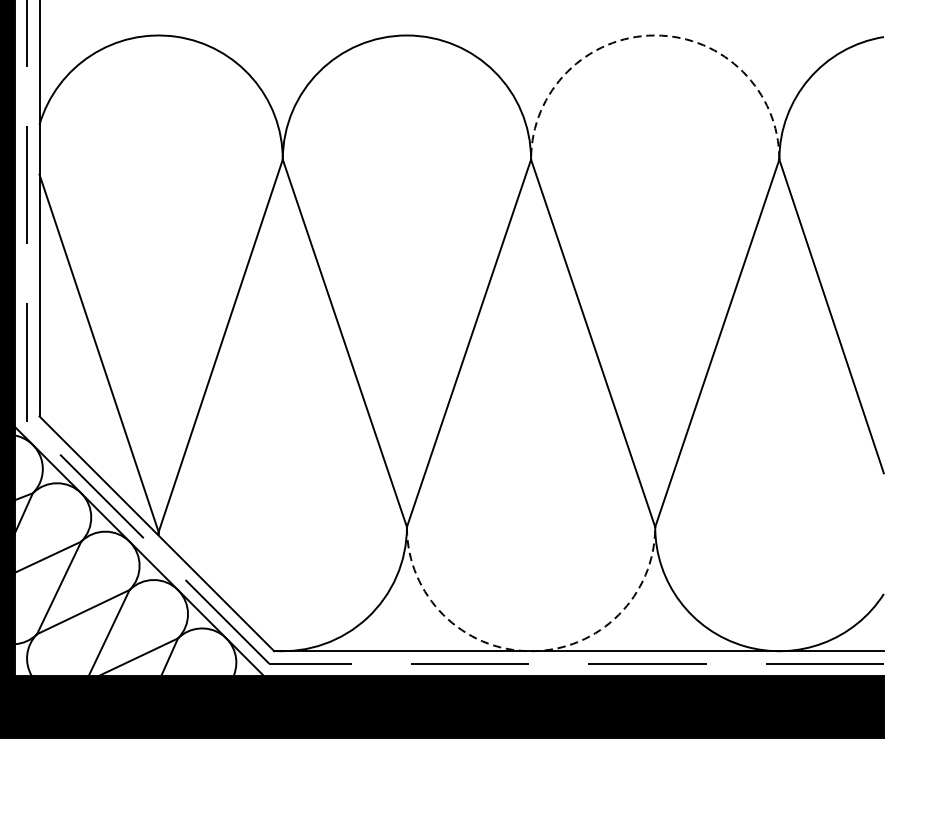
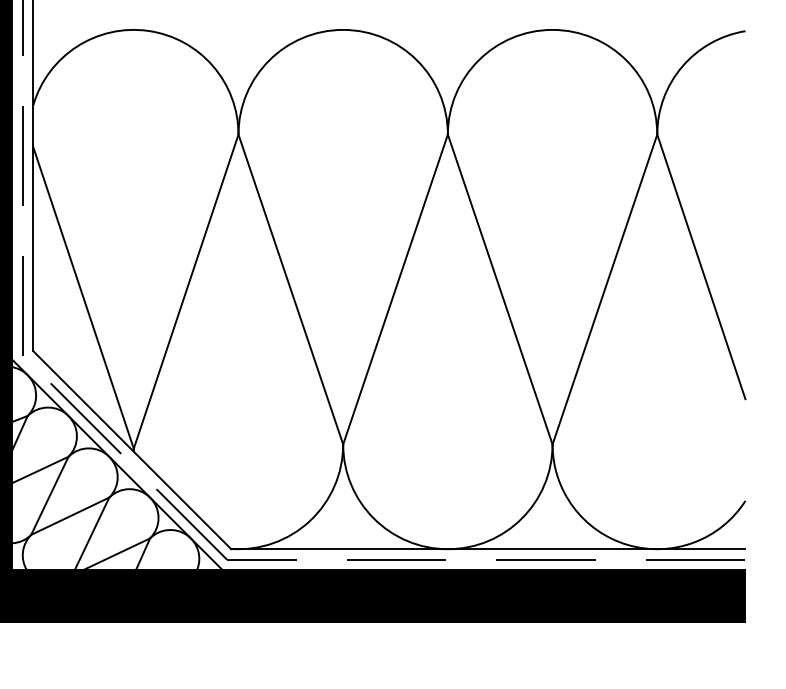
arc: (655, 35) -> (552, 29), dashed -> solid
arc: (530, 651) -> (447, 549), dashed -> solid

